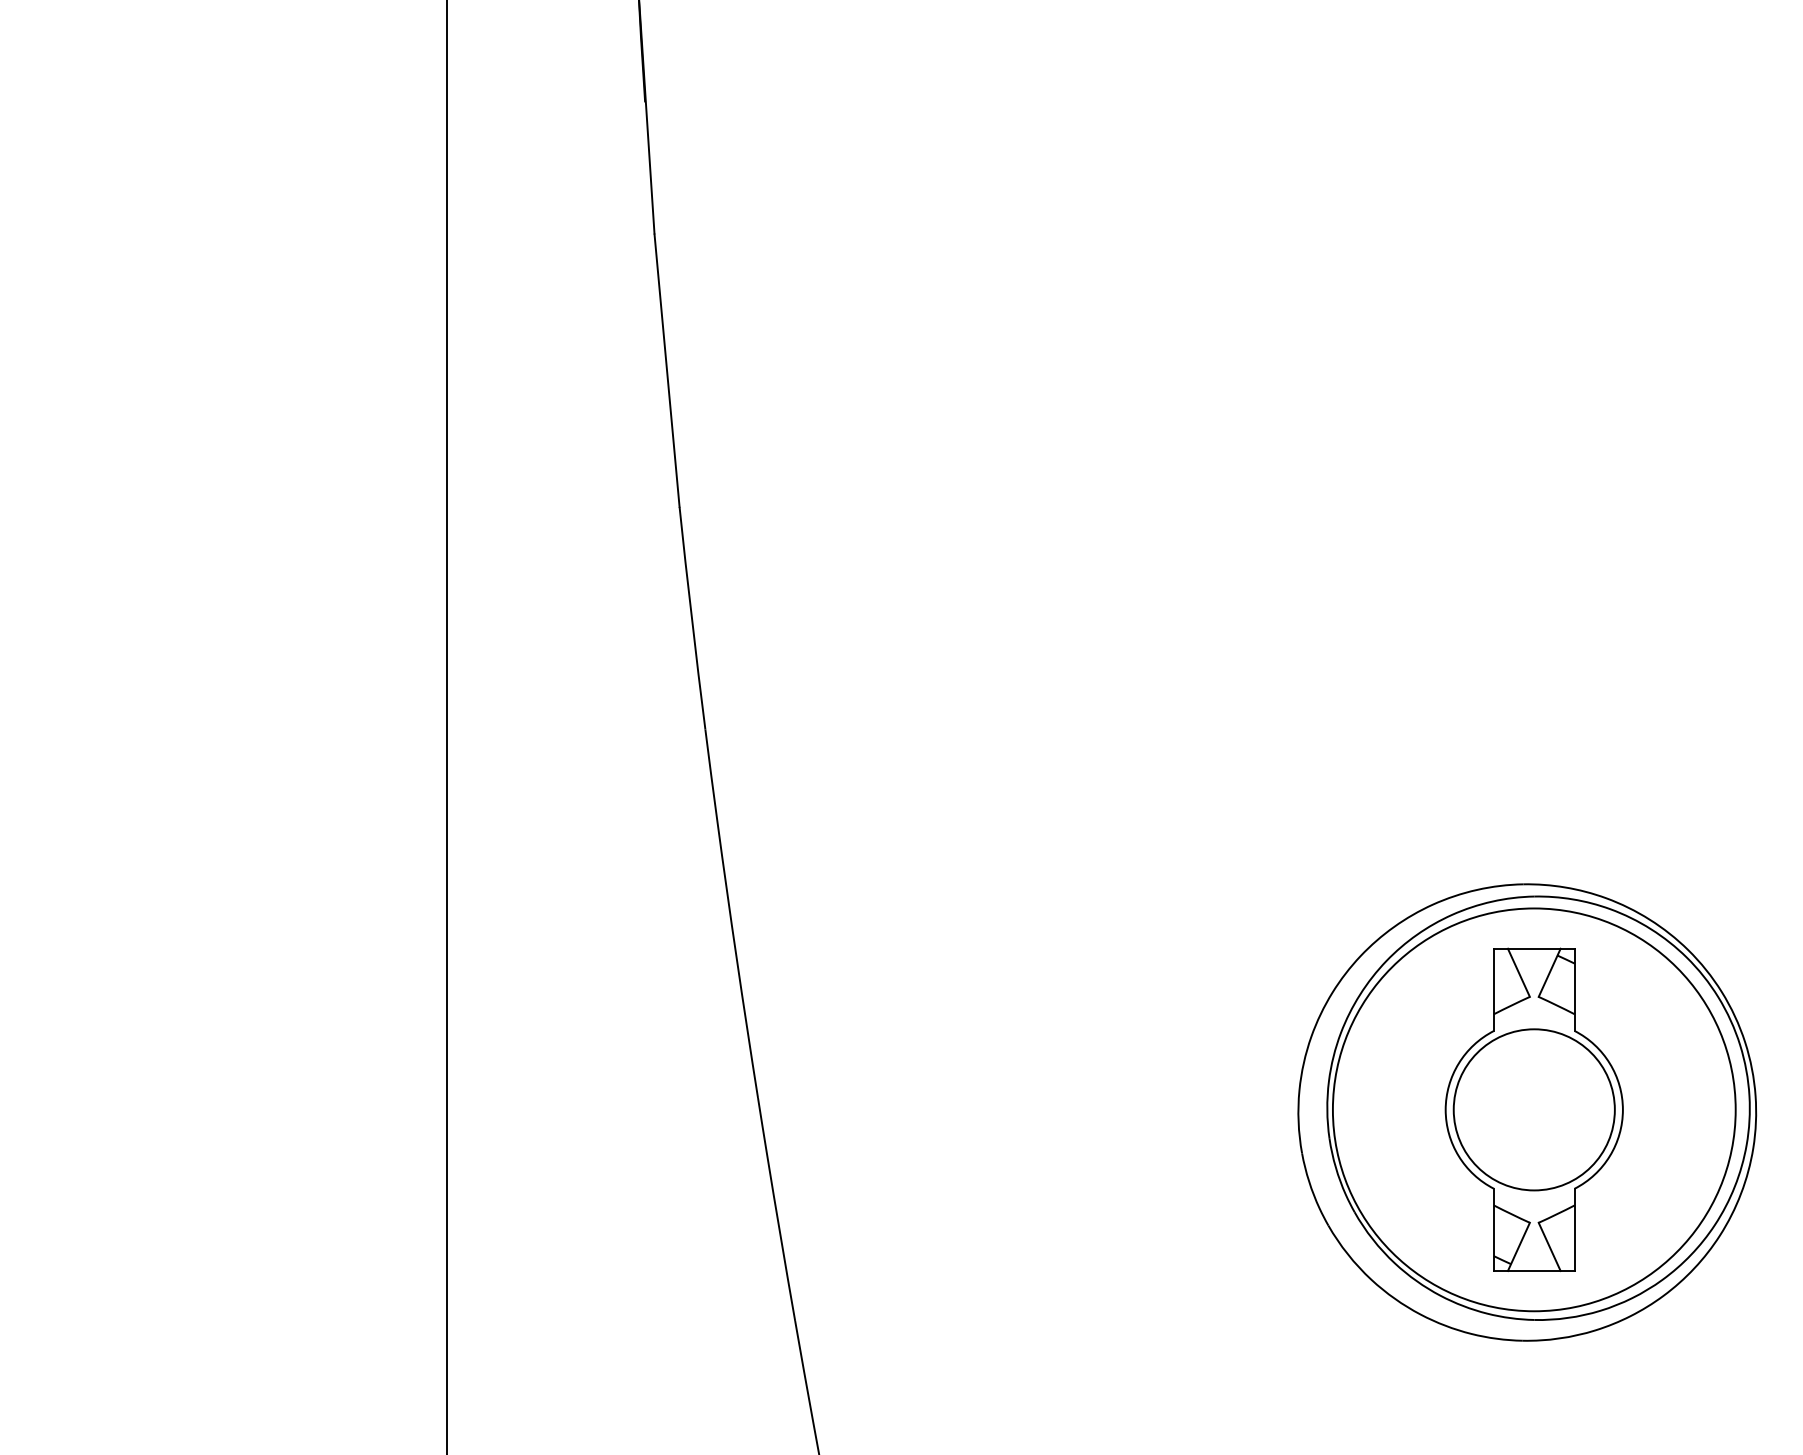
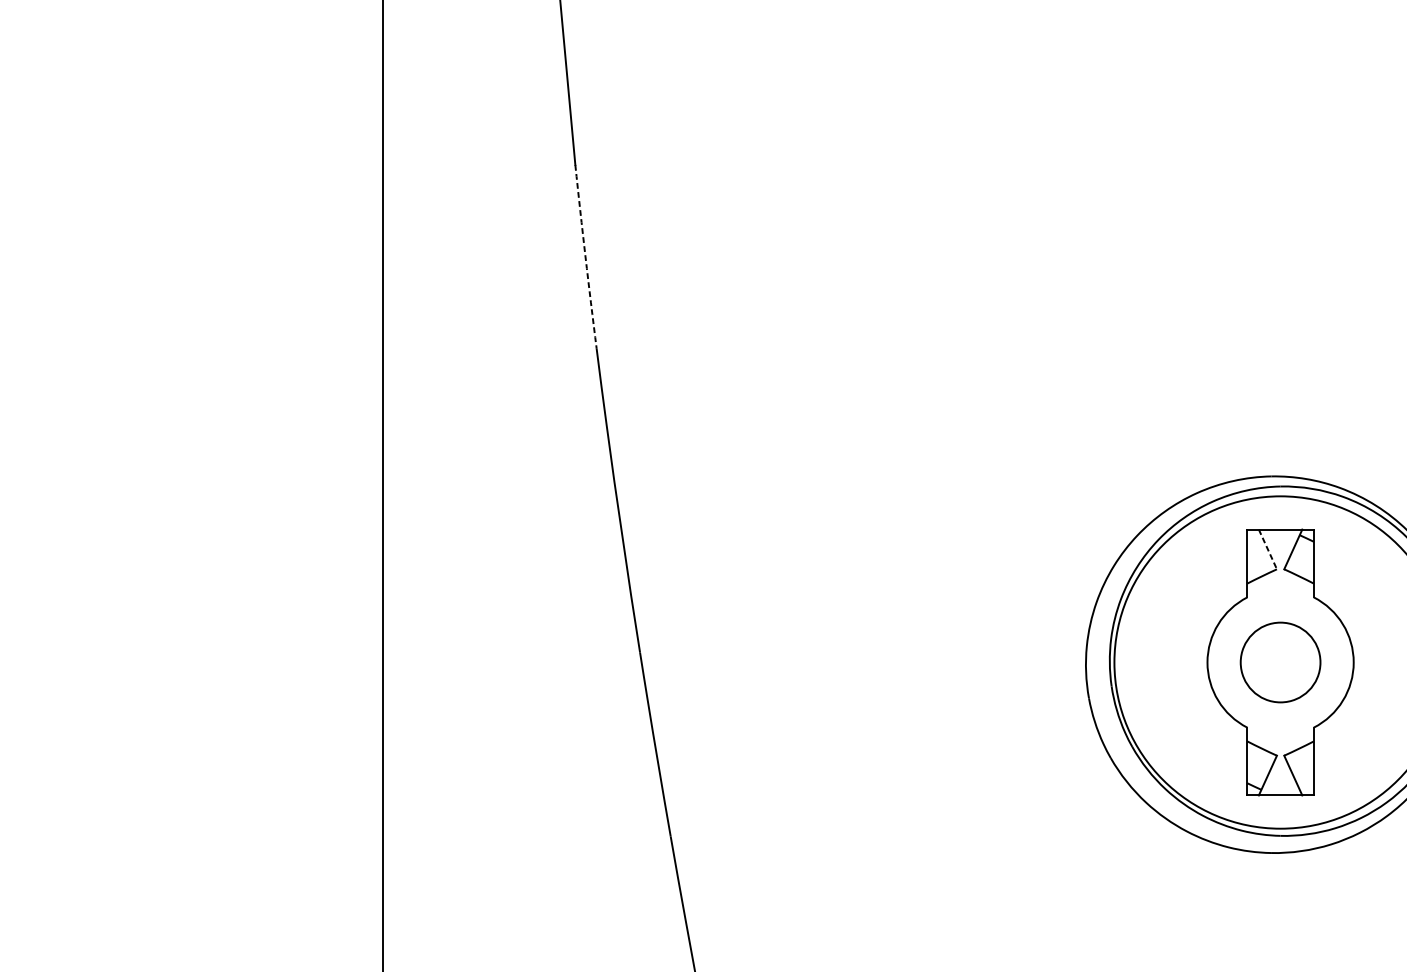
arc: (691, 618) -> (585, 257), solid -> dashed
line: (1519, 973) -> (1268, 550), solid -> dashed
circle: (1533, 1109) -> (1279, 662), size x0.6

